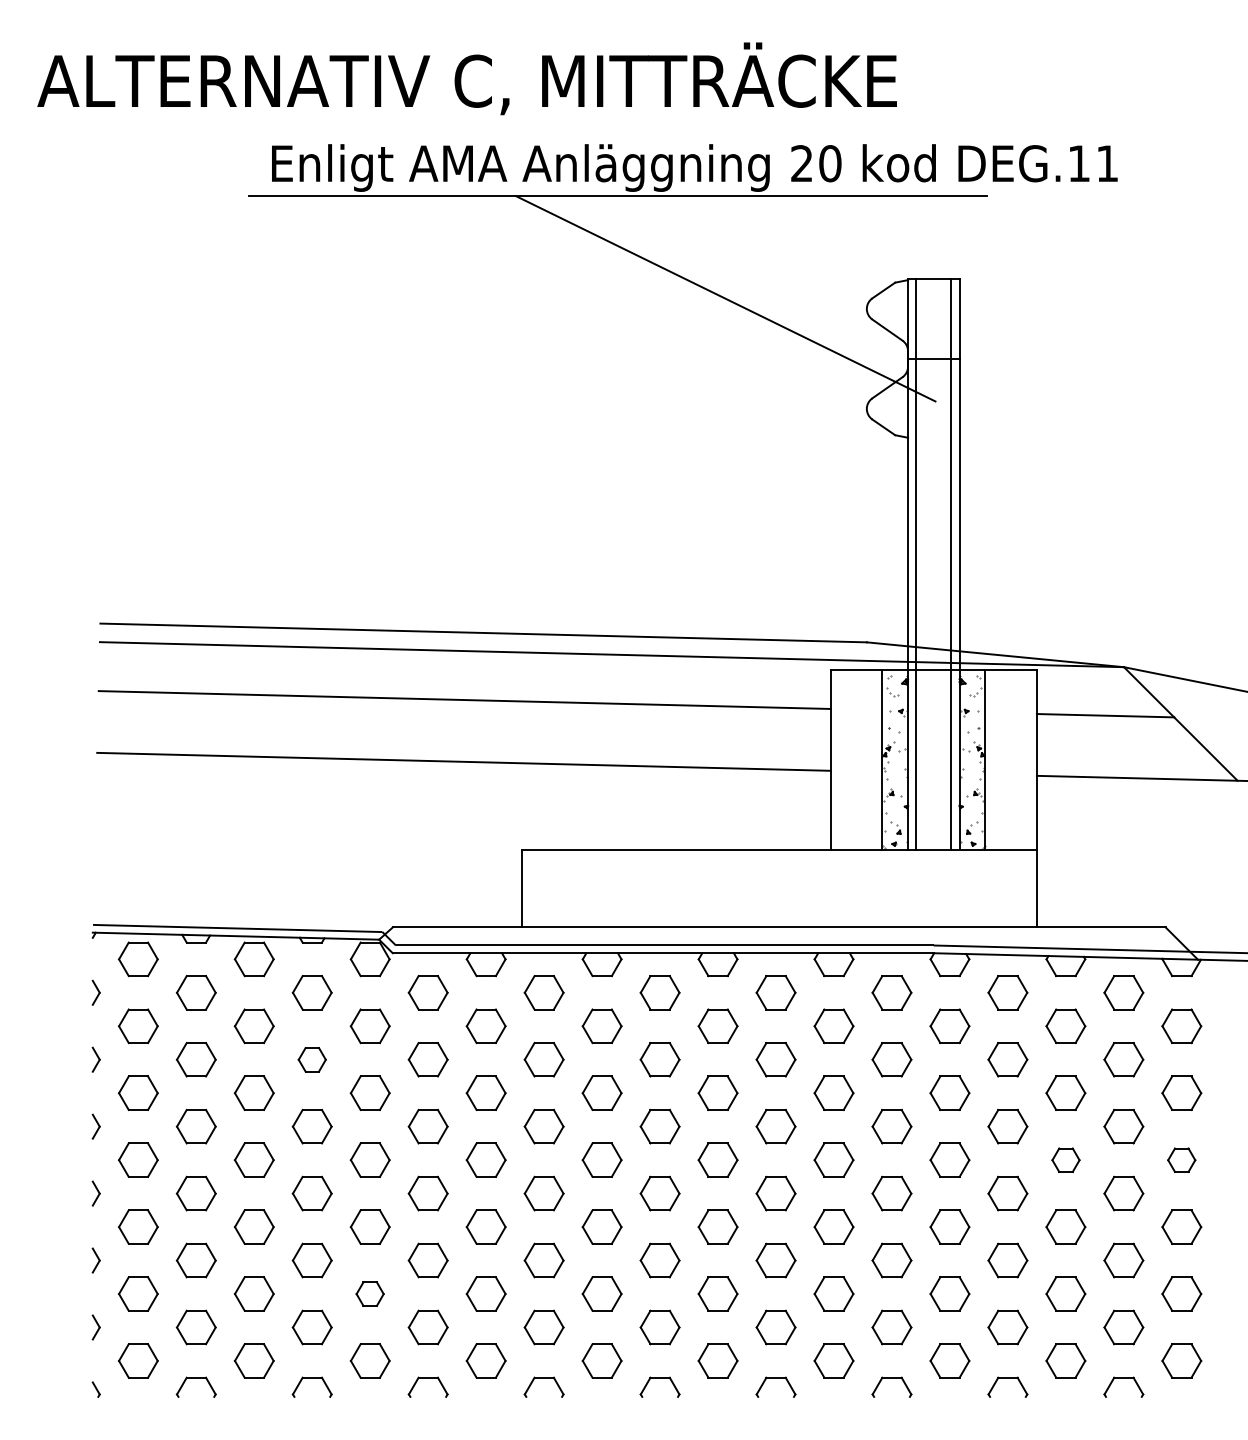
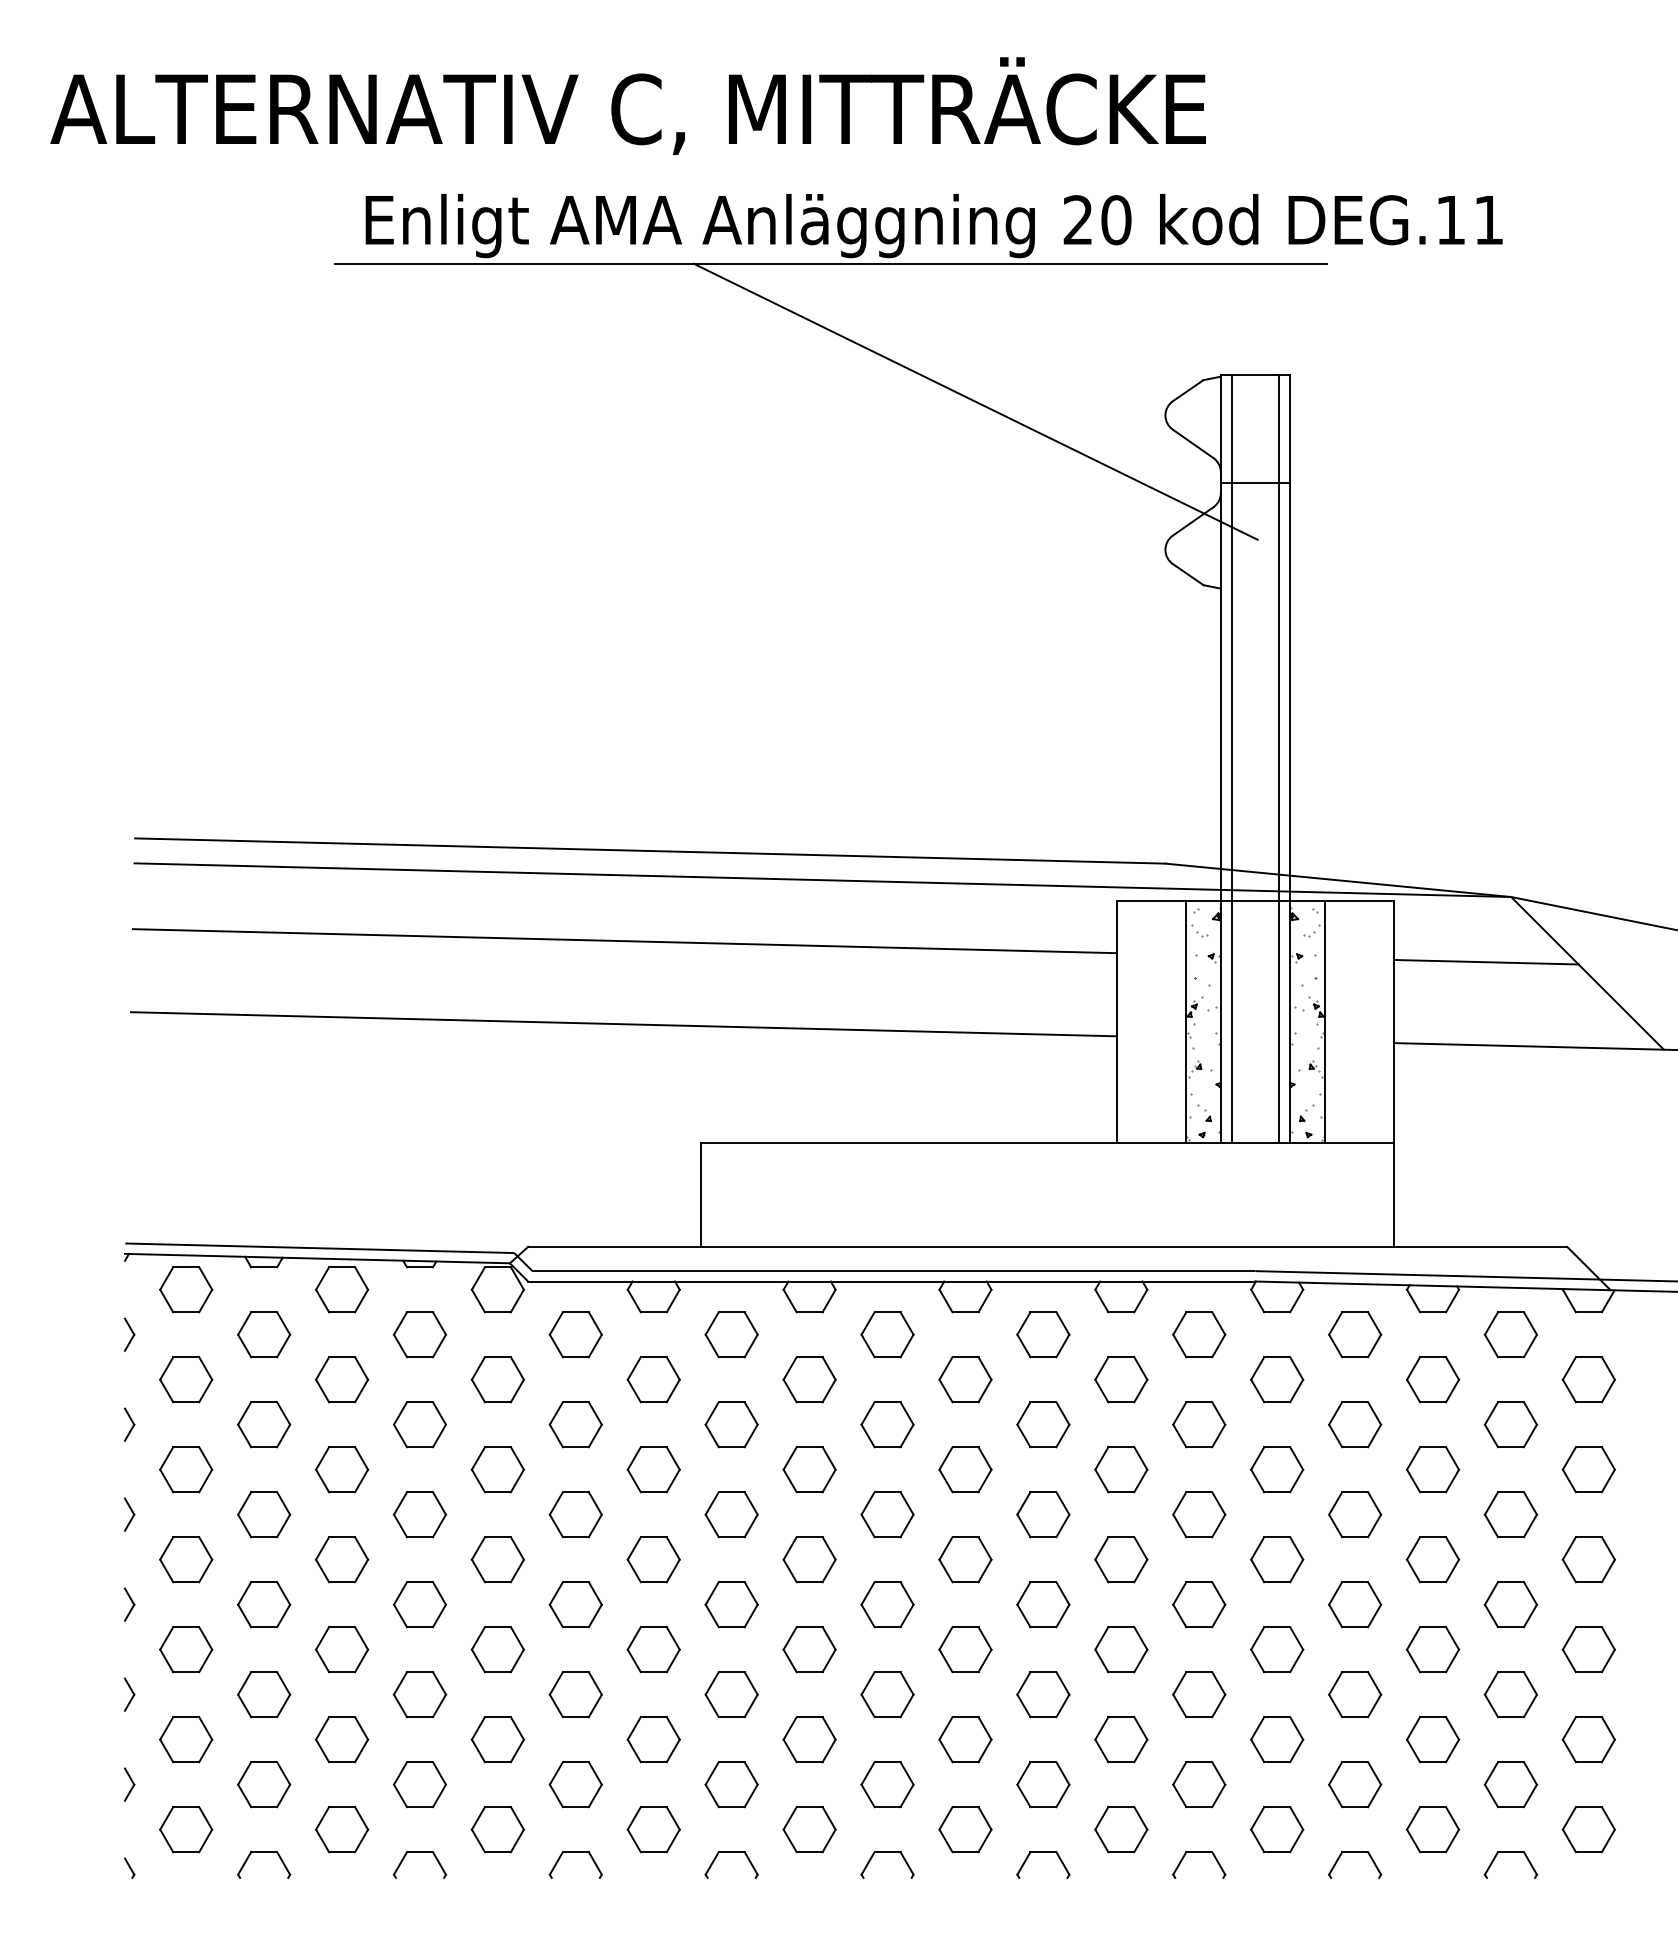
part: (311, 1059) -> (419, 1424), size x1.43
part: (1066, 1160) -> (1433, 1559), size x1.43
part: (1181, 1160) -> (1588, 1559), size x1.43
part: (369, 1293) -> (497, 1739), size x1.43

